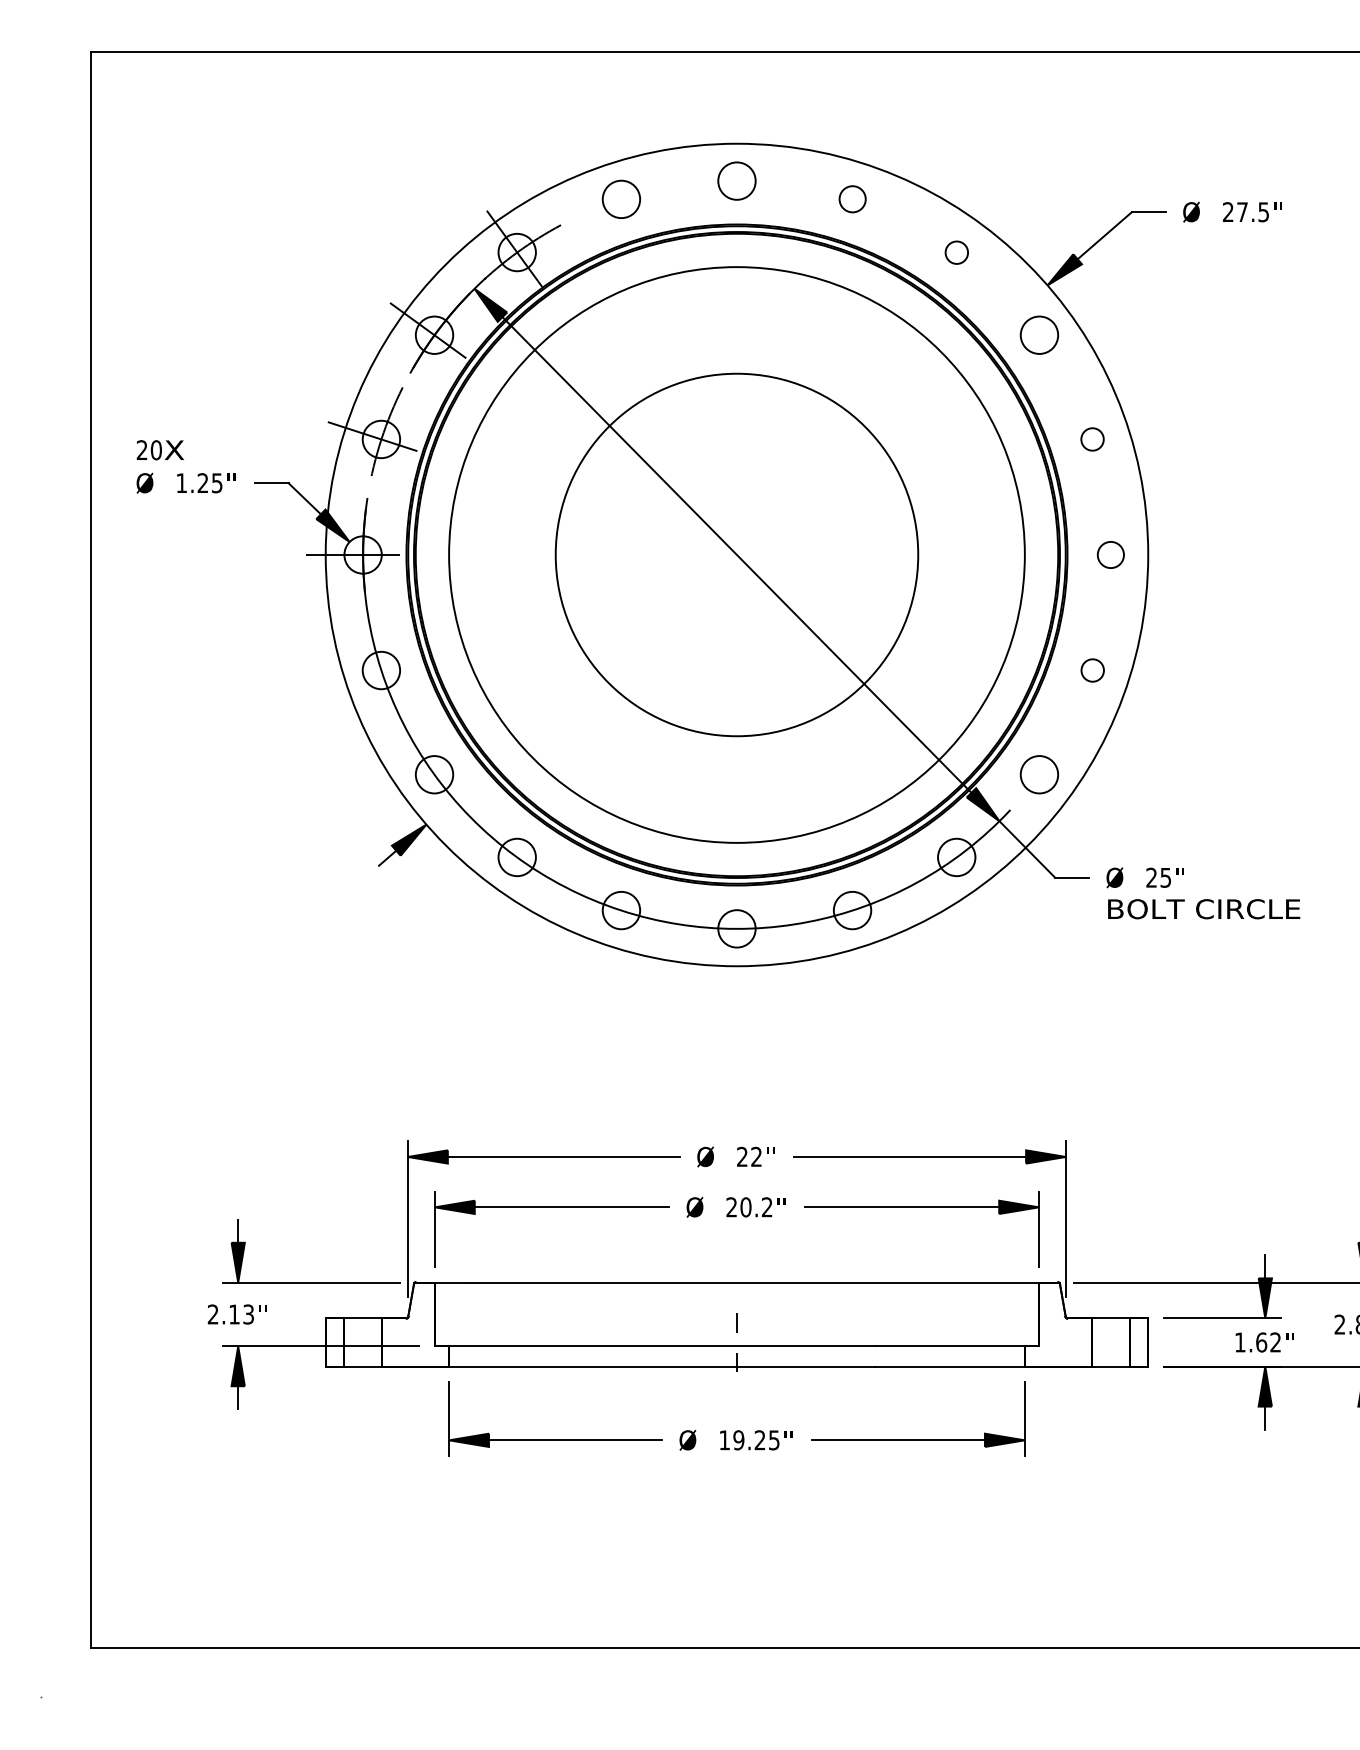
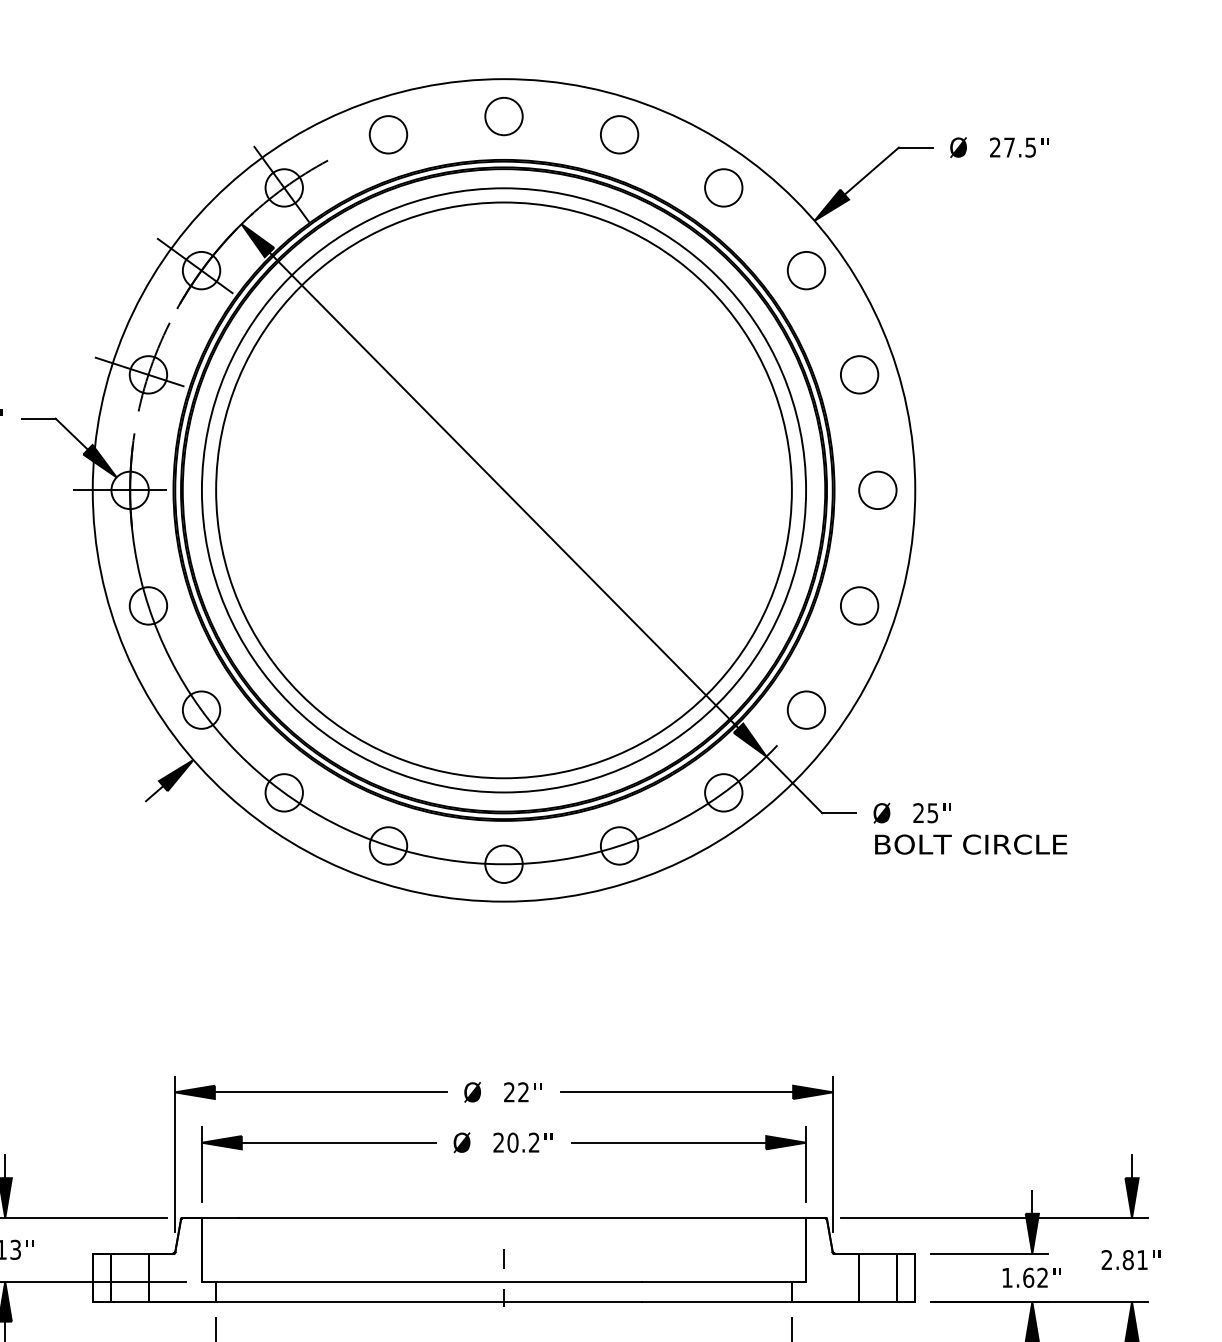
circle: (852, 198) -> (619, 133), size x1.43
circle: (956, 252) -> (723, 187), size x1.67
circle: (1092, 439) -> (859, 374), size x1.67
circle: (736, 554) -> (503, 489), size x1.67
circle: (1110, 554) -> (877, 489), size x1.43
circle: (1092, 670) -> (859, 605), size x1.67

